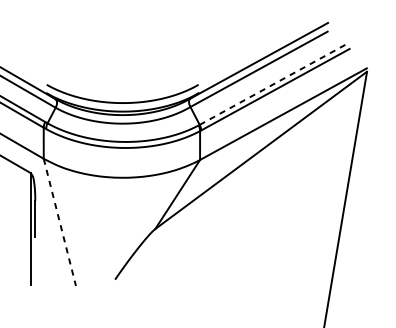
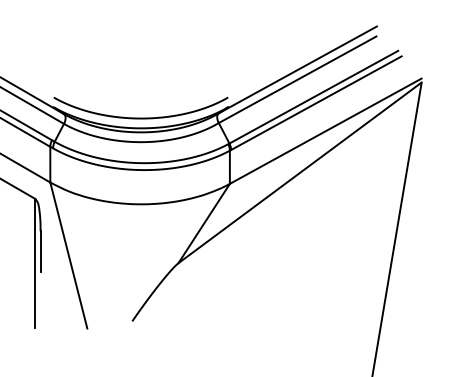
line: (273, 83) -> (314, 96), dashed -> solid
line: (59, 223) -> (68, 256), dashed -> solid

